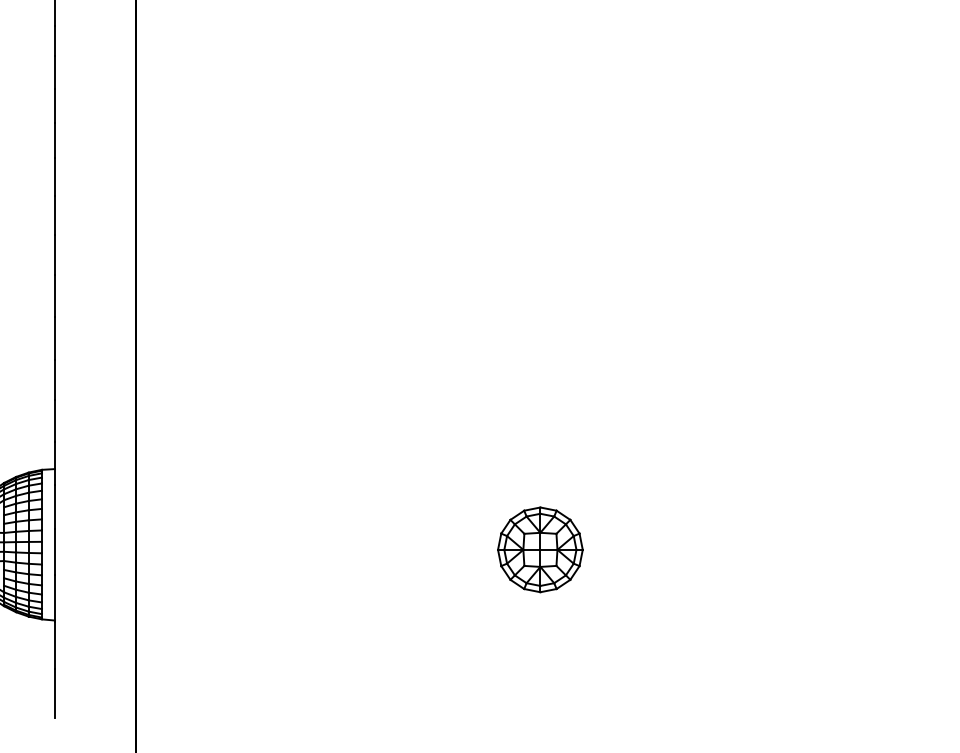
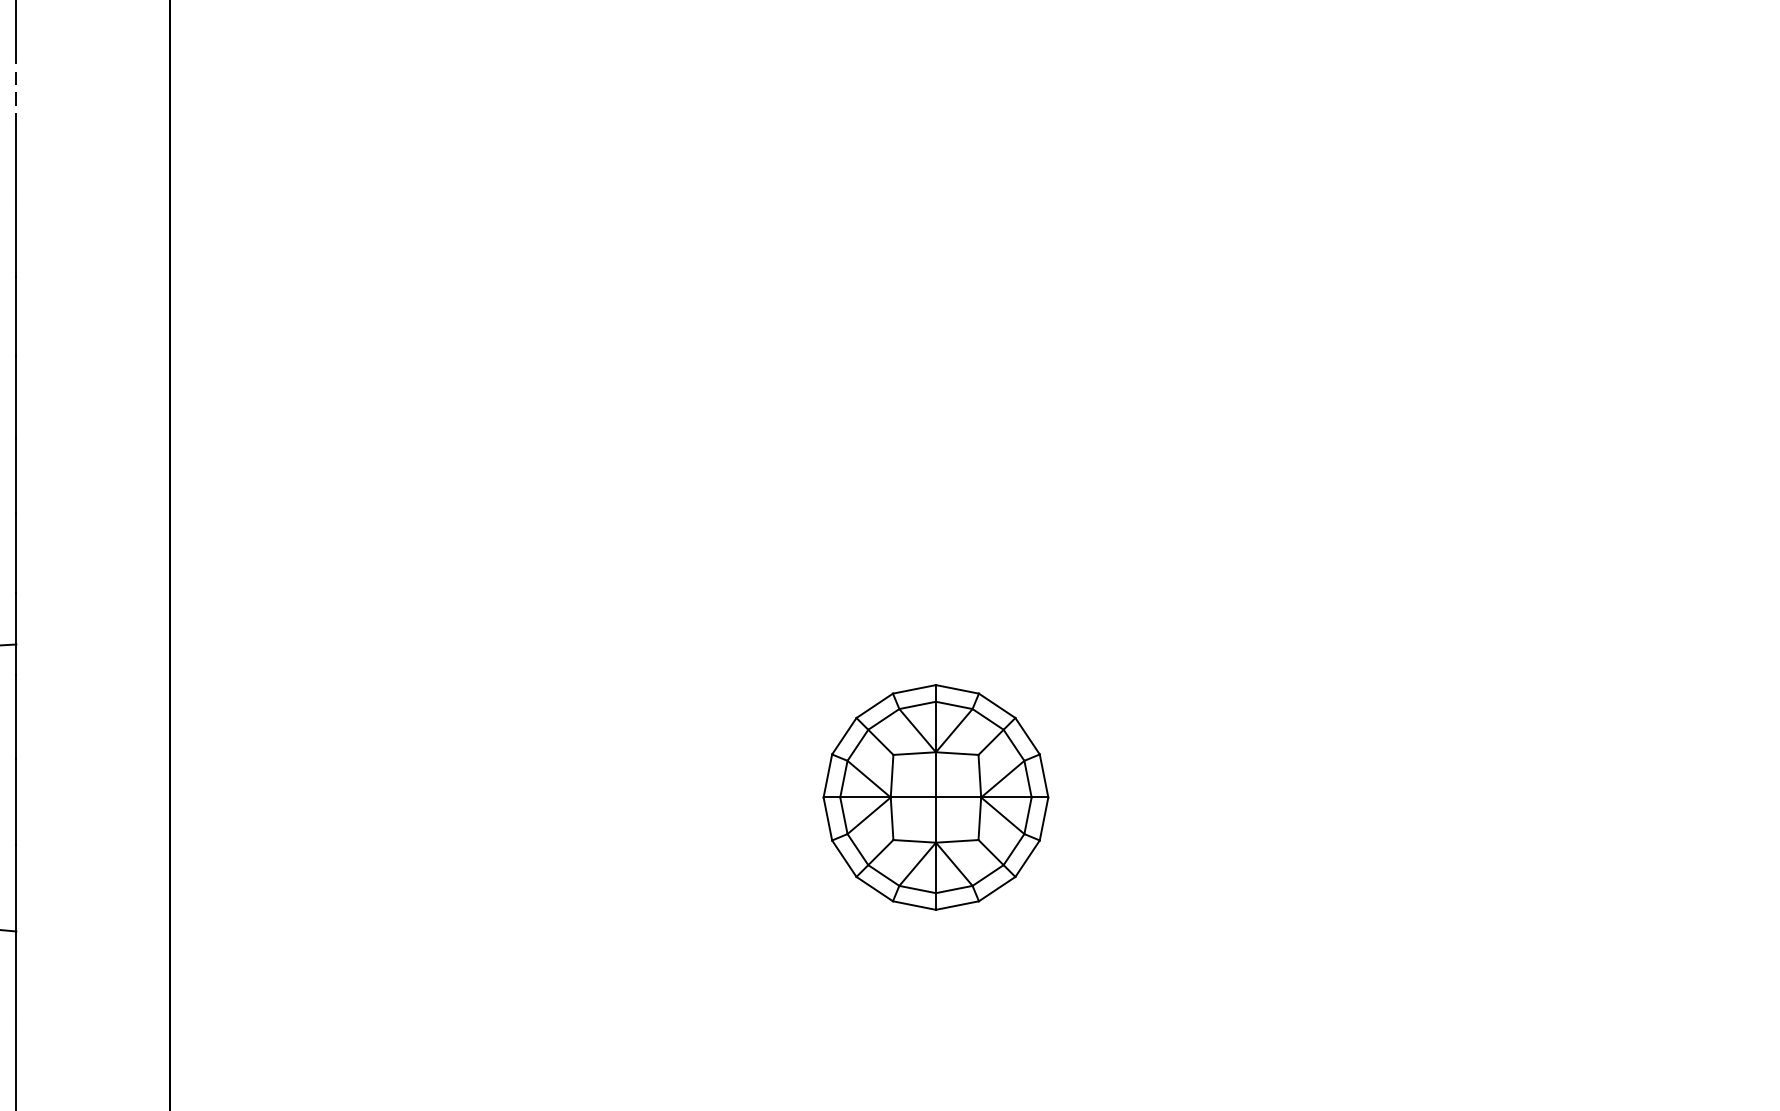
line: (55, 177) -> (17, 92), solid -> dashed
part: (540, 549) -> (936, 796), size x1.4

